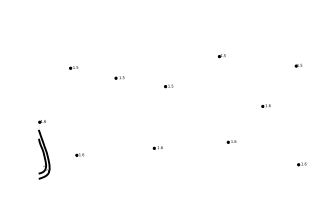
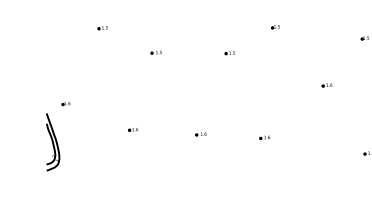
part: (73, 67) -> (102, 27), moved
part: (168, 86) -> (229, 53), moved
part: (231, 141) -> (264, 137), moved
part: (44, 154) -> (53, 142), moved
part: (79, 154) -> (132, 129), moved

